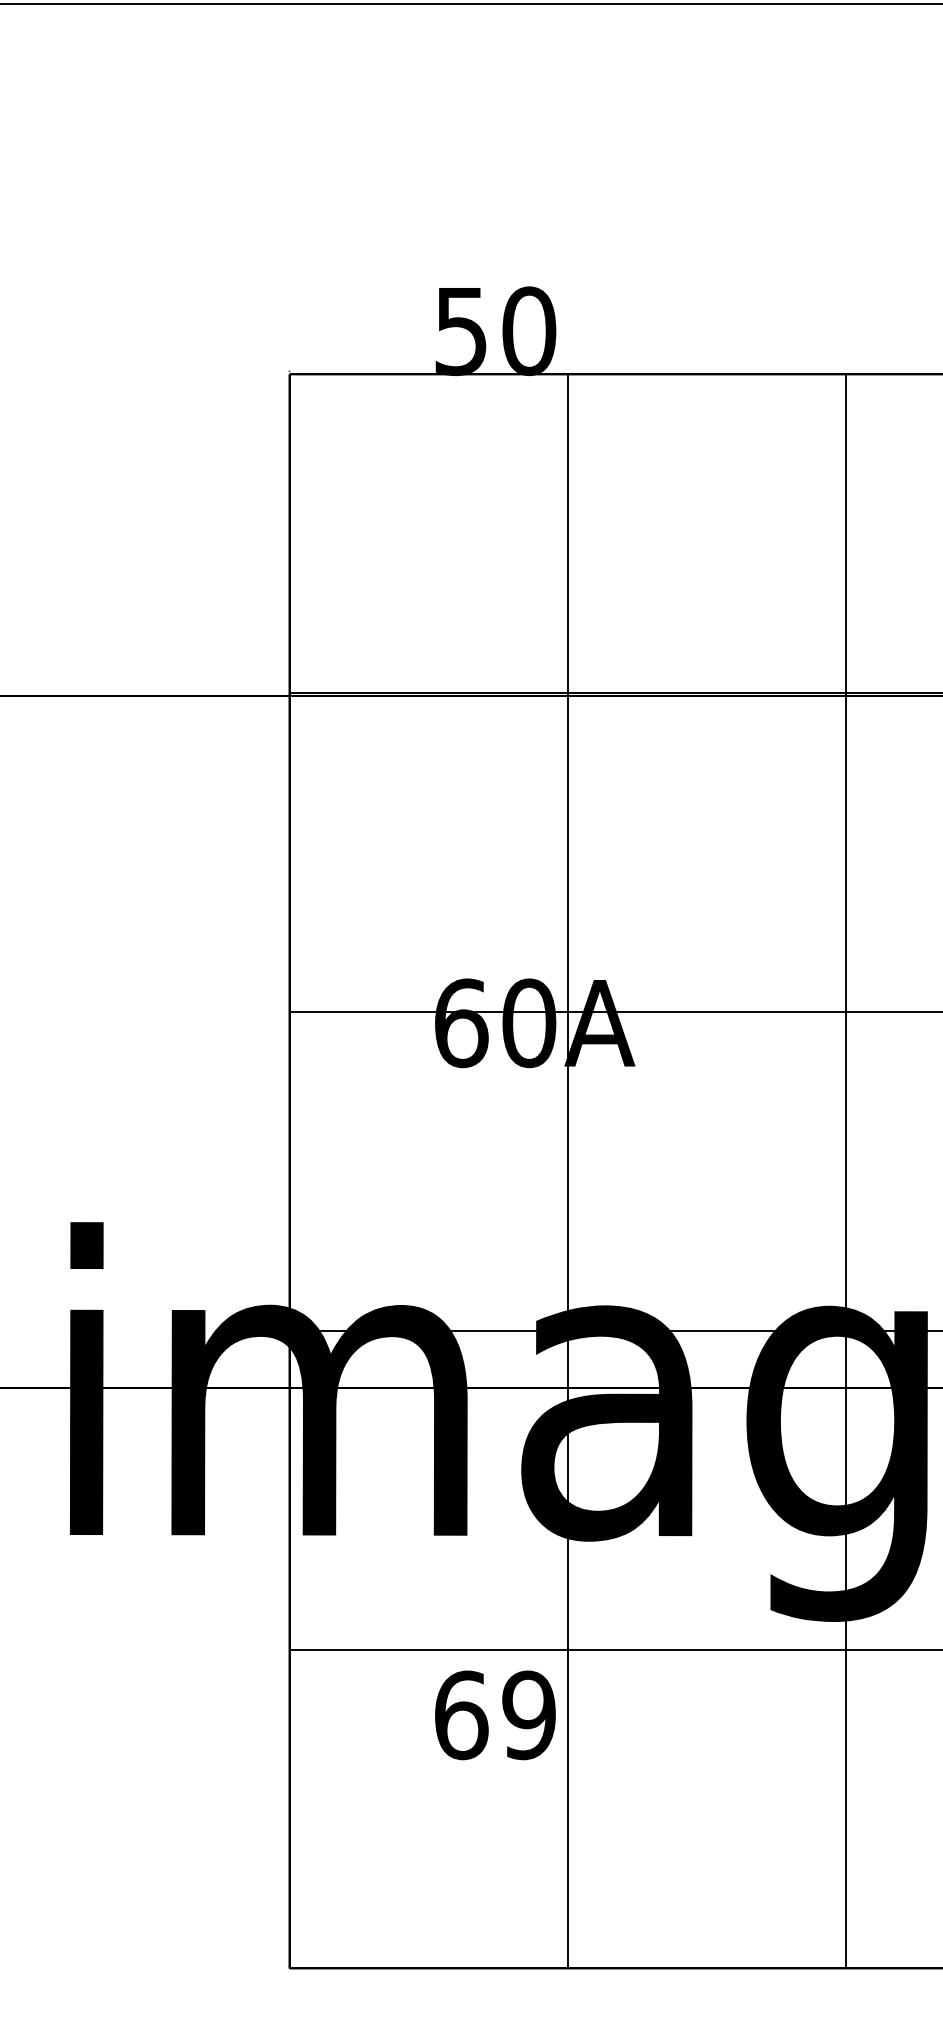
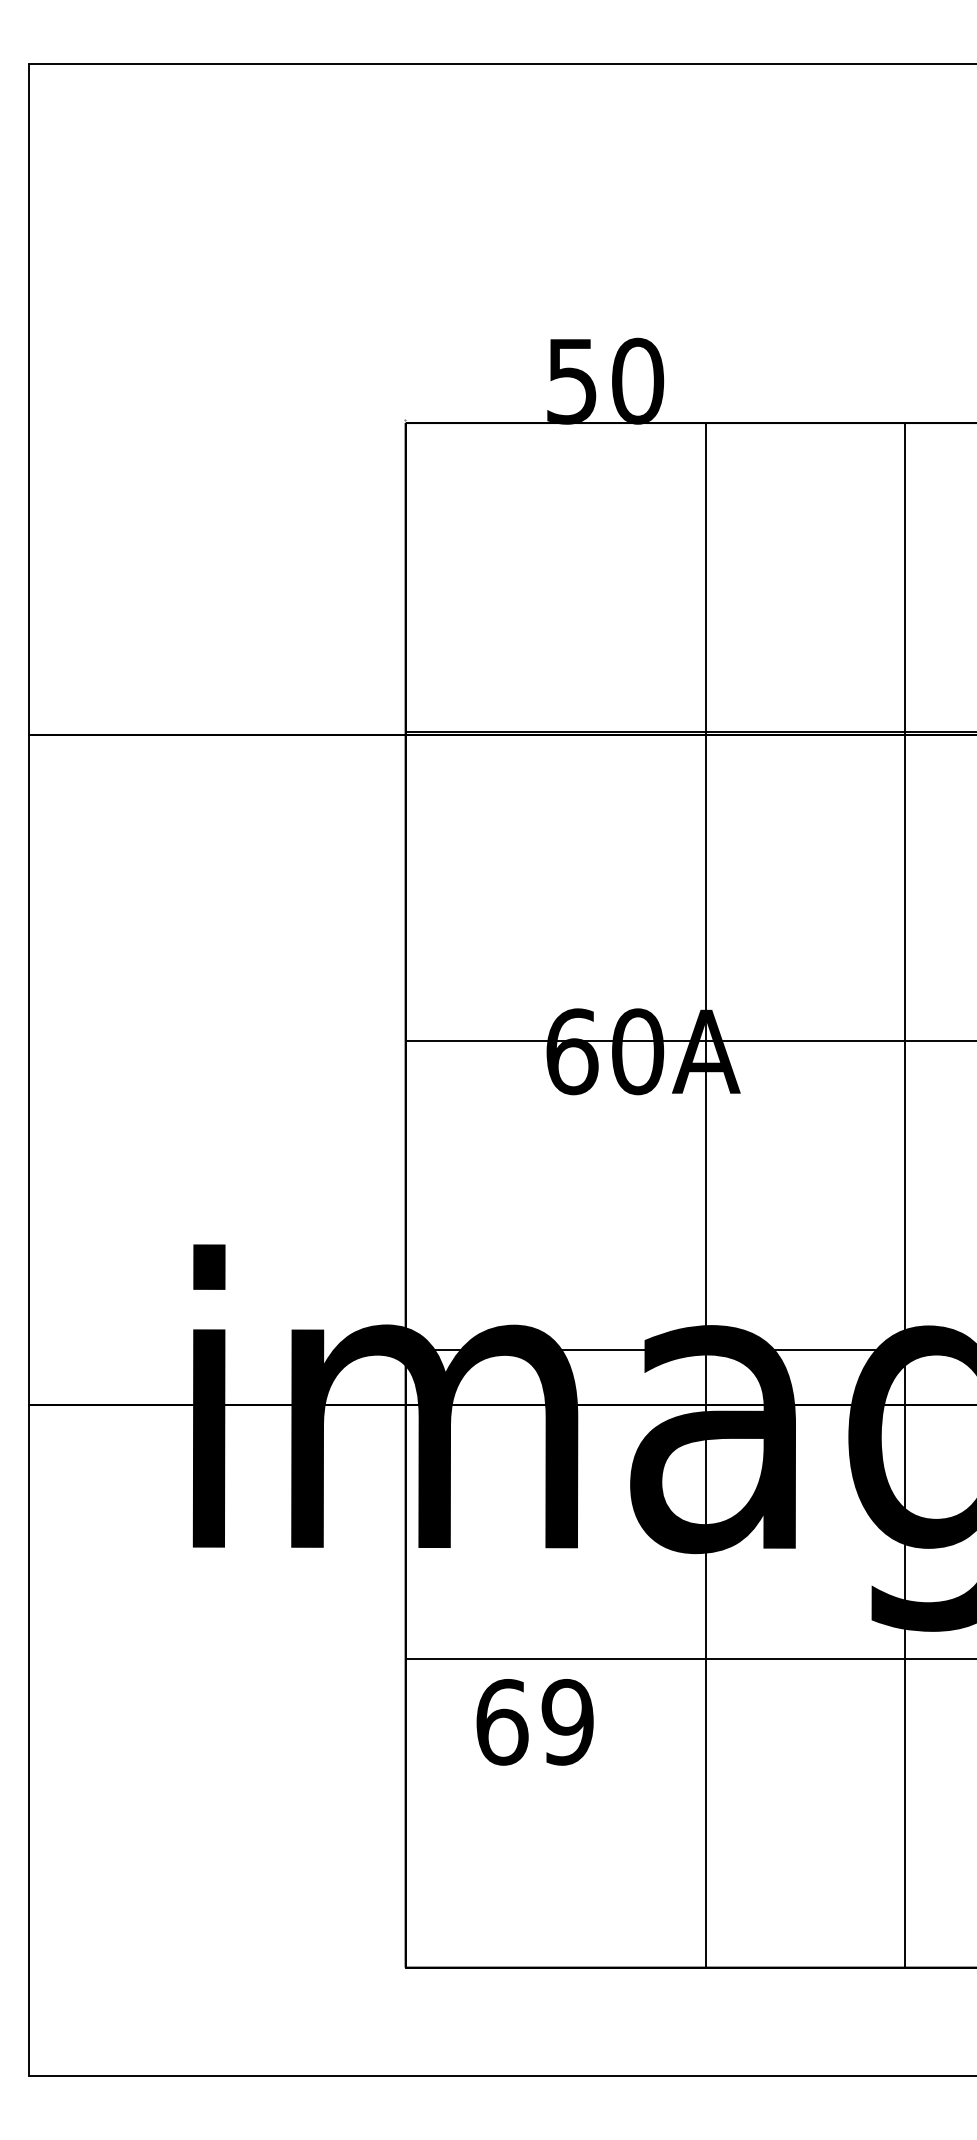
line: (568, 1171) -> (706, 1195), moved
line: (845, 1171) -> (904, 1195), moved
text: (494, 1715) -> (534, 1722), moved

